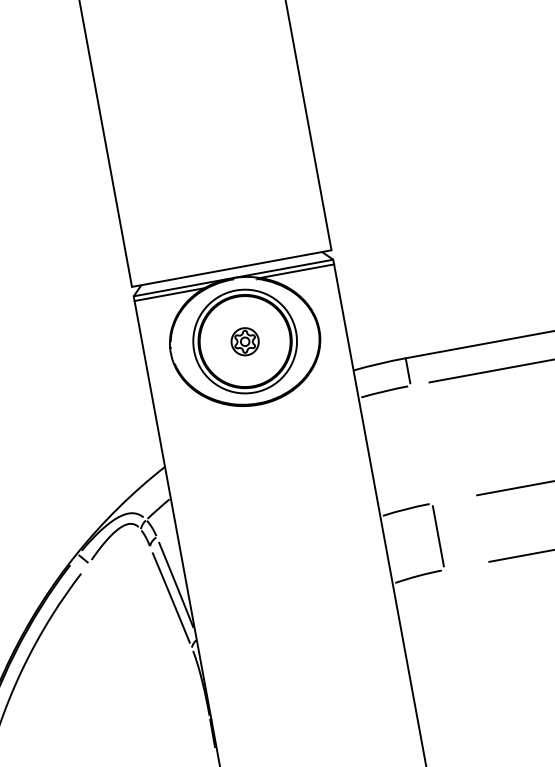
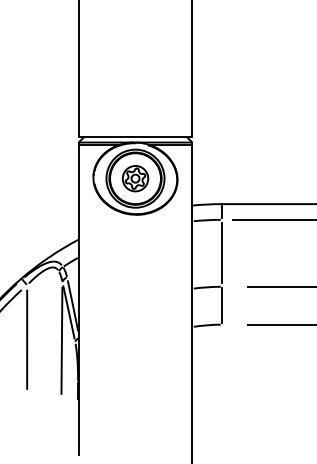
part: (245, 341) -> (135, 178), size x1.67
line: (422, 444) -> (222, 253), added
line: (167, 649) -> (61, 340), added
line: (107, 658) -> (27, 339), added

